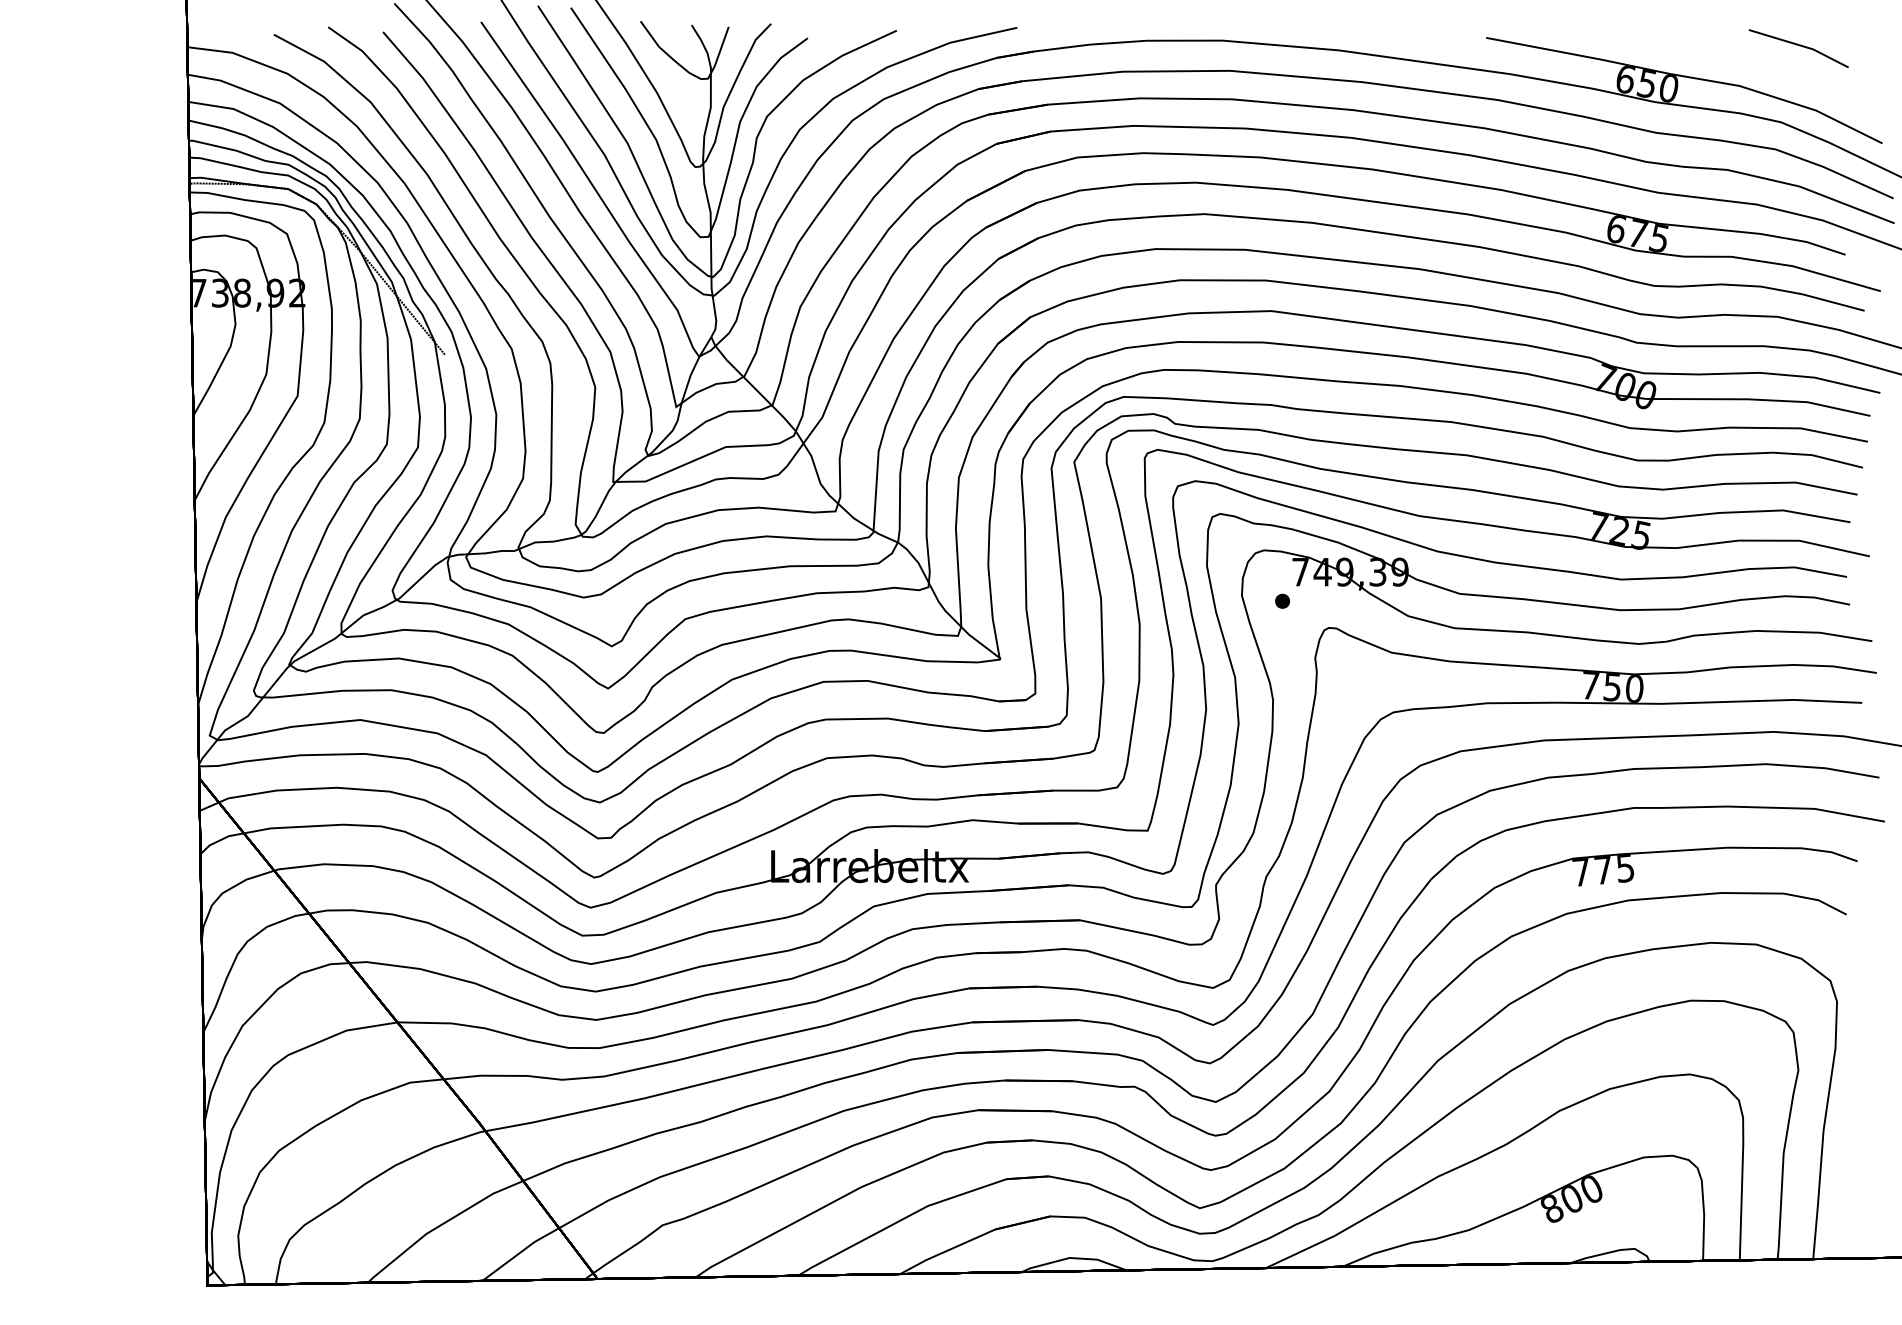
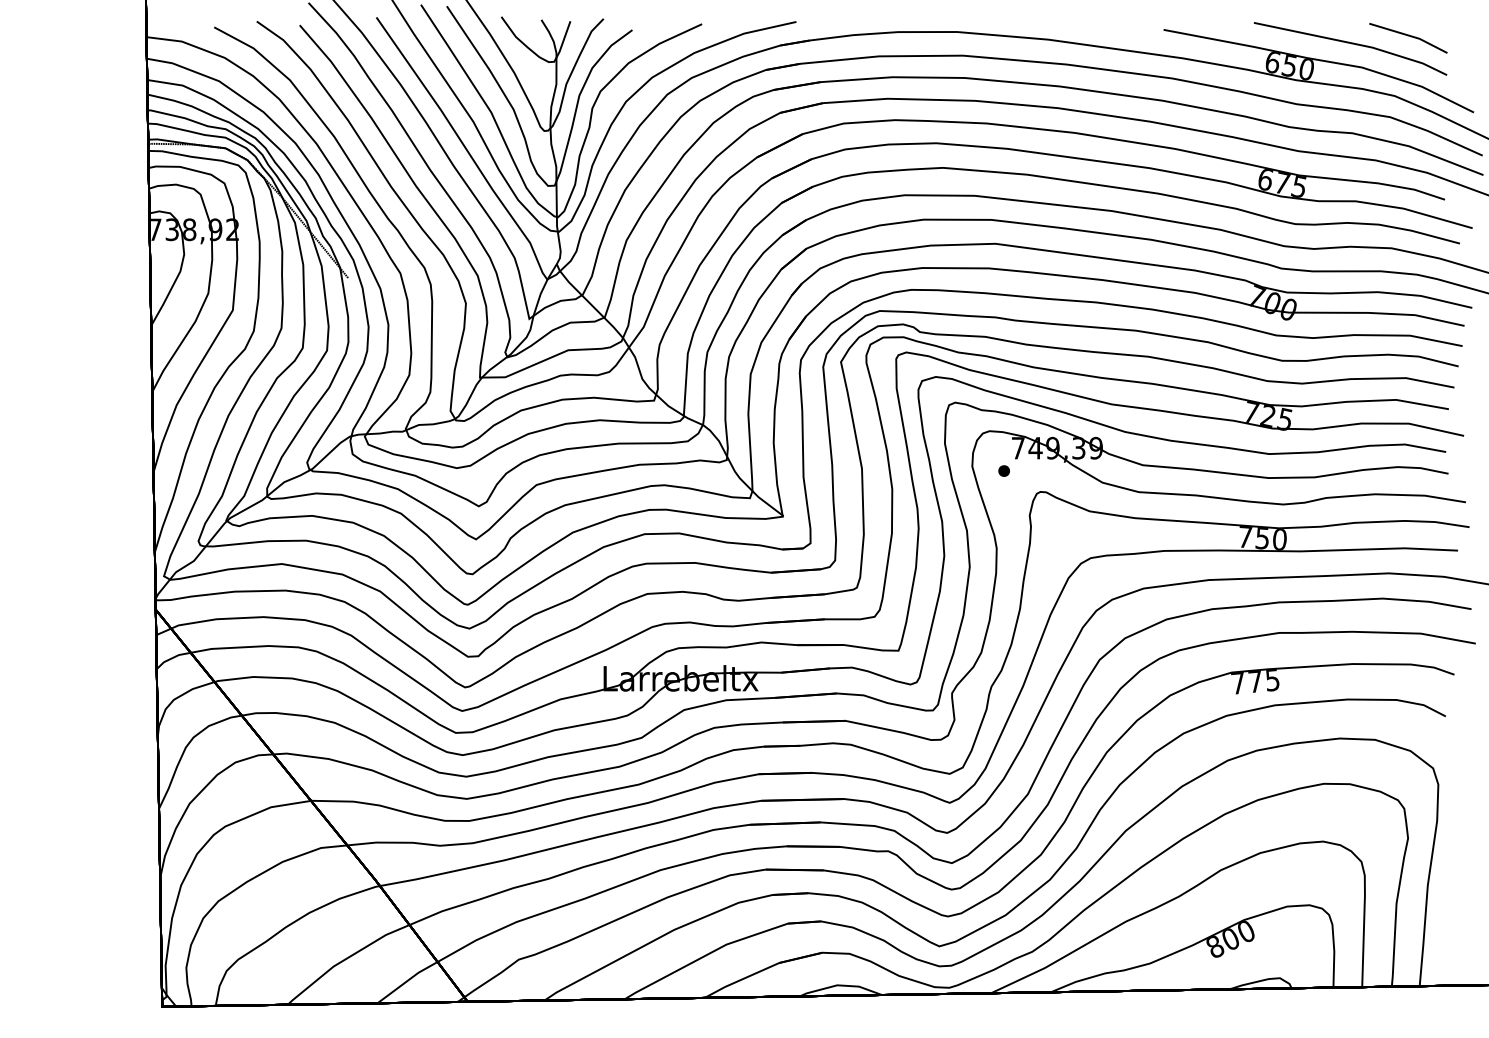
part: (1727, 56) -> (1352, 44), added

